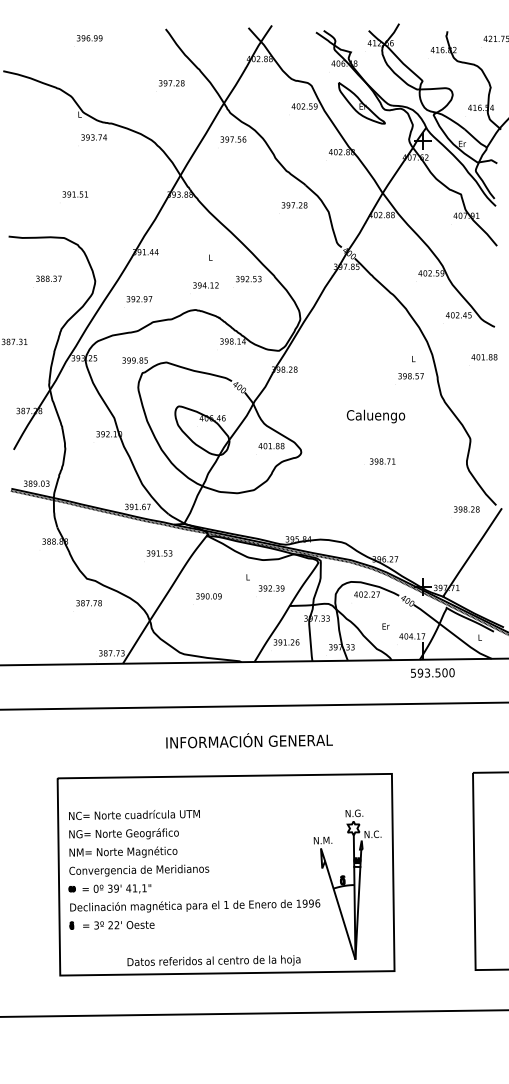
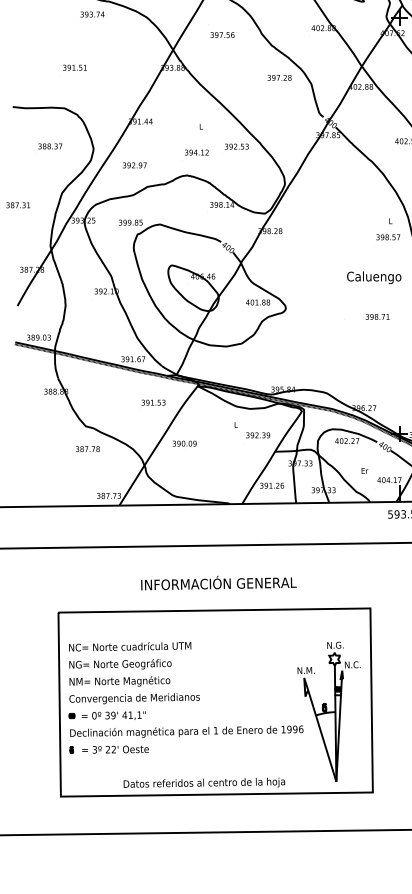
text: (233, 139) -> (222, 35), moved
text: (375, 416) -> (373, 277), moved
text: (382, 461) -> (377, 316), moved
text: (208, 596) -> (184, 443), moved
text: (249, 740) -> (218, 582), moved

